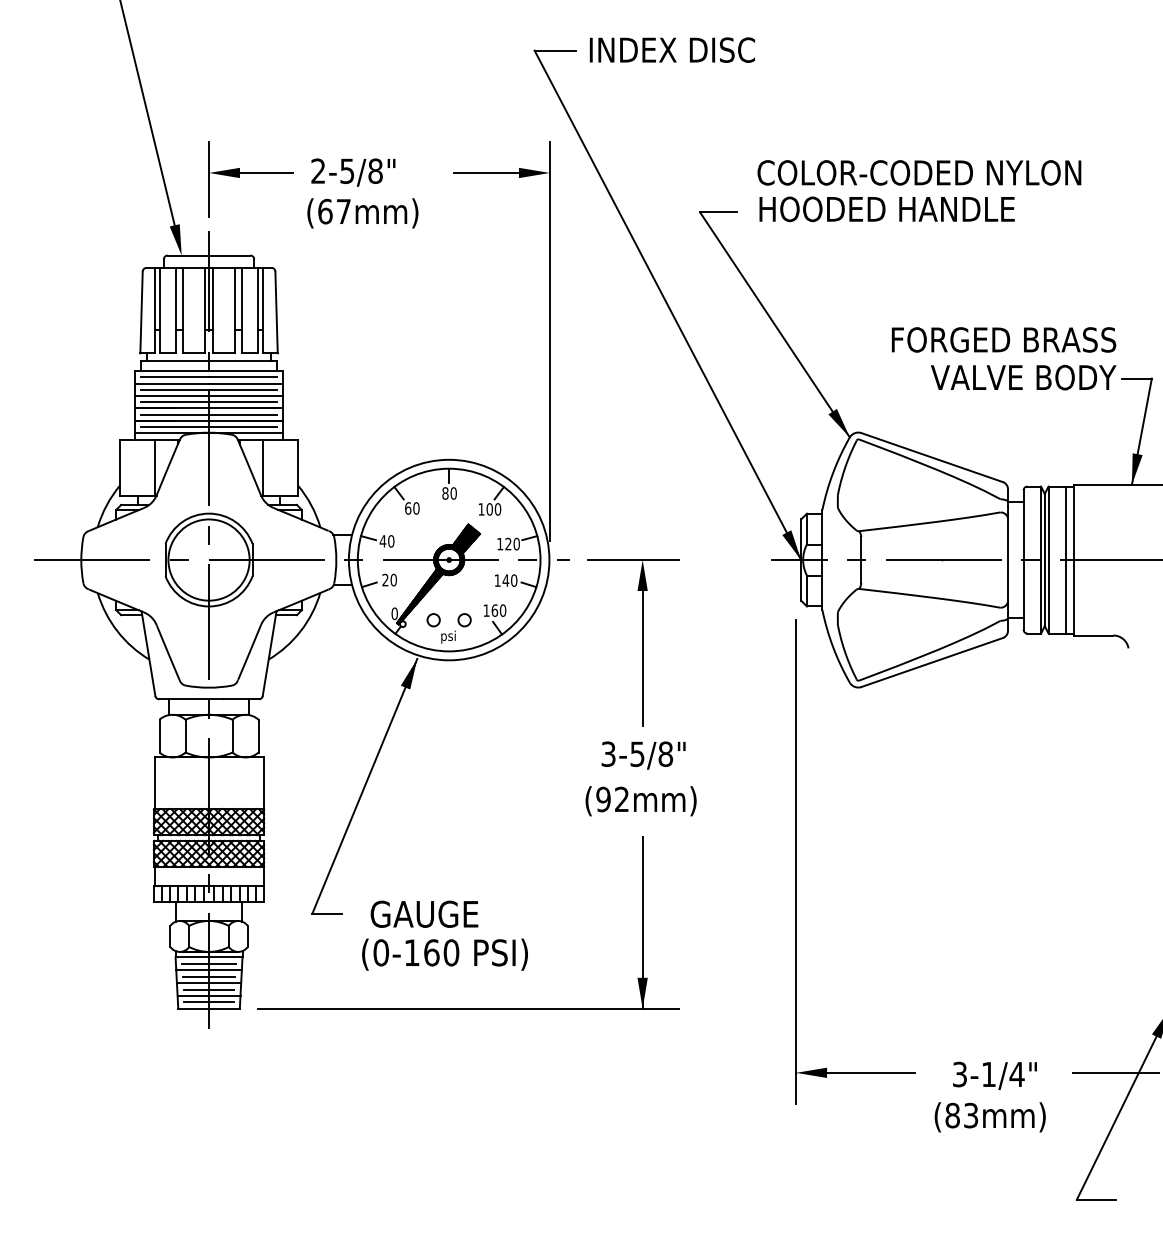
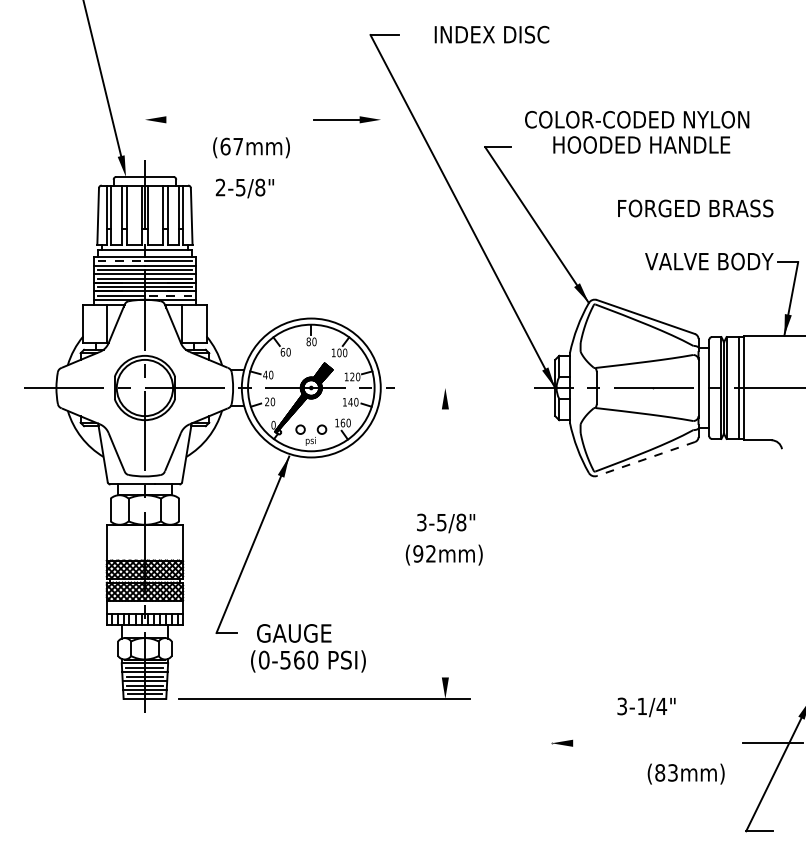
text: (671, 49) -> (491, 34), moved
line: (266, 172) -> (184, 119), removed
text: (352, 172) -> (244, 188), moved
line: (208, 178) -> (144, 123), removed
text: (886, 208) -> (641, 144), moved
text: (1003, 339) -> (695, 208), moved
line: (550, 341) -> (381, 236), removed
line: (175, 377) -> (121, 261), solid -> dashed
line: (243, 426) -> (168, 295), solid -> dashed
line: (632, 560) -> (438, 388), removed
line: (642, 657) -> (445, 455), removed
line: (931, 663) -> (645, 459), solid -> dashed
line: (795, 860) -> (551, 596), removed
line: (642, 923) -> (445, 639), removed
text: (411, 953) -> (285, 660), (0-160 -> (0-560
line: (870, 1073) -> (603, 743), removed
text: (995, 1076) -> (646, 707), moved

